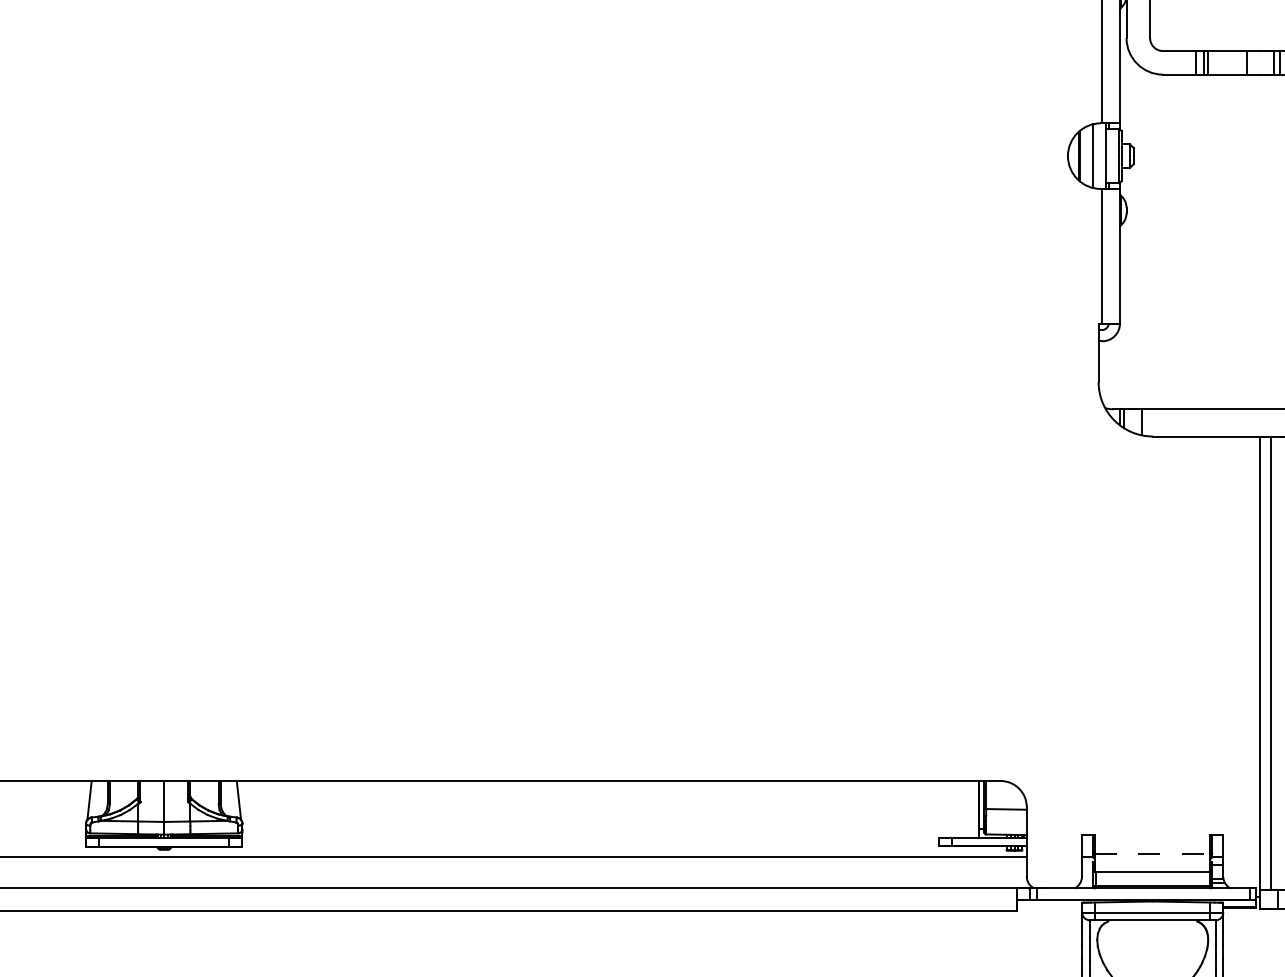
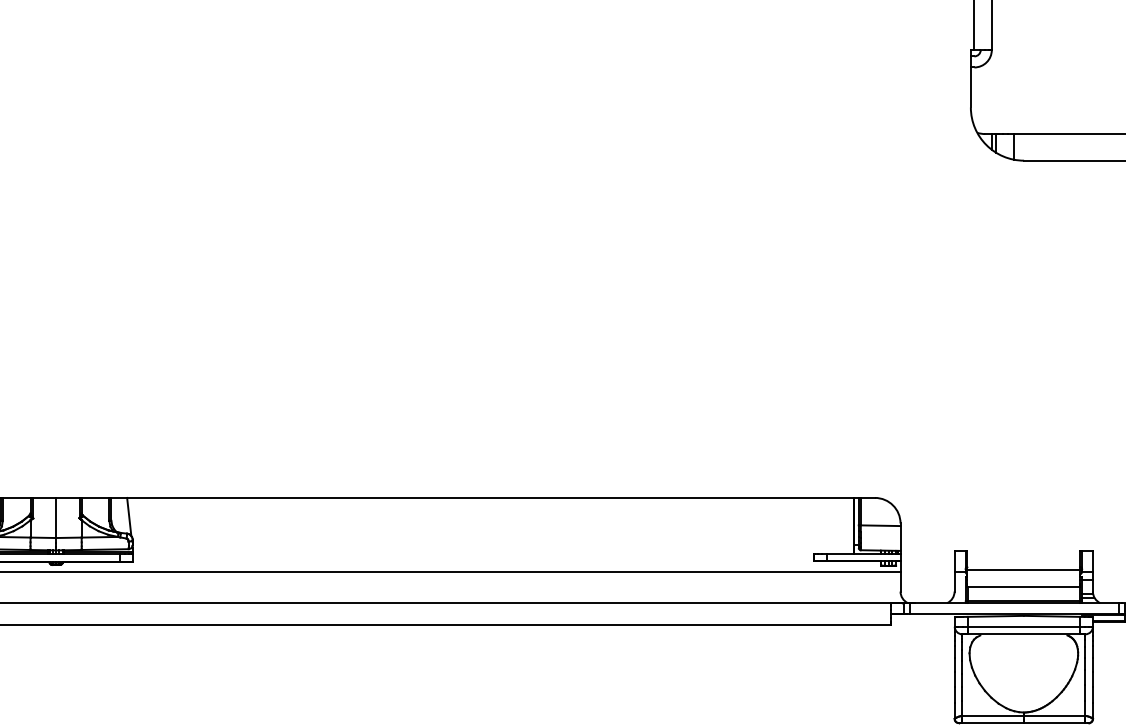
line: (1152, 854) -> (1023, 569), dashed -> solid

